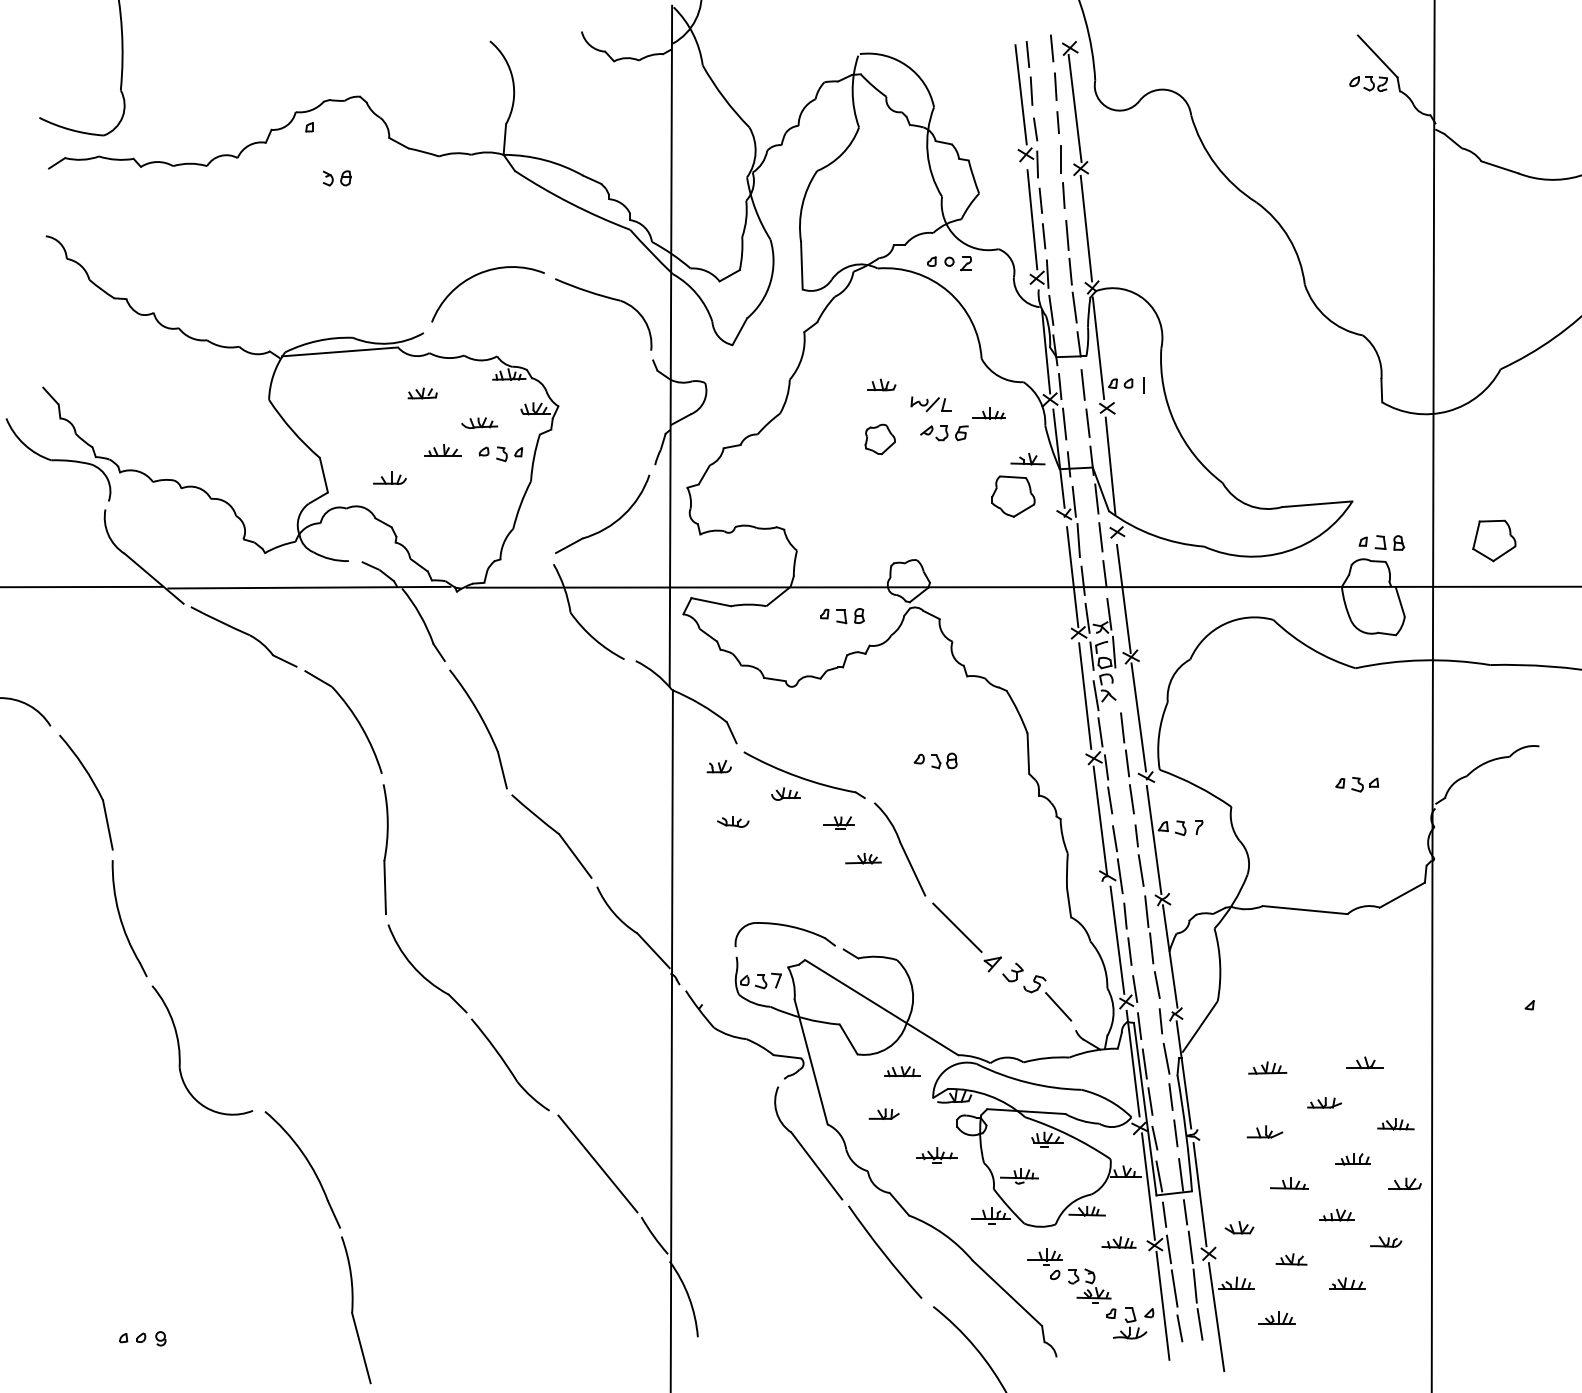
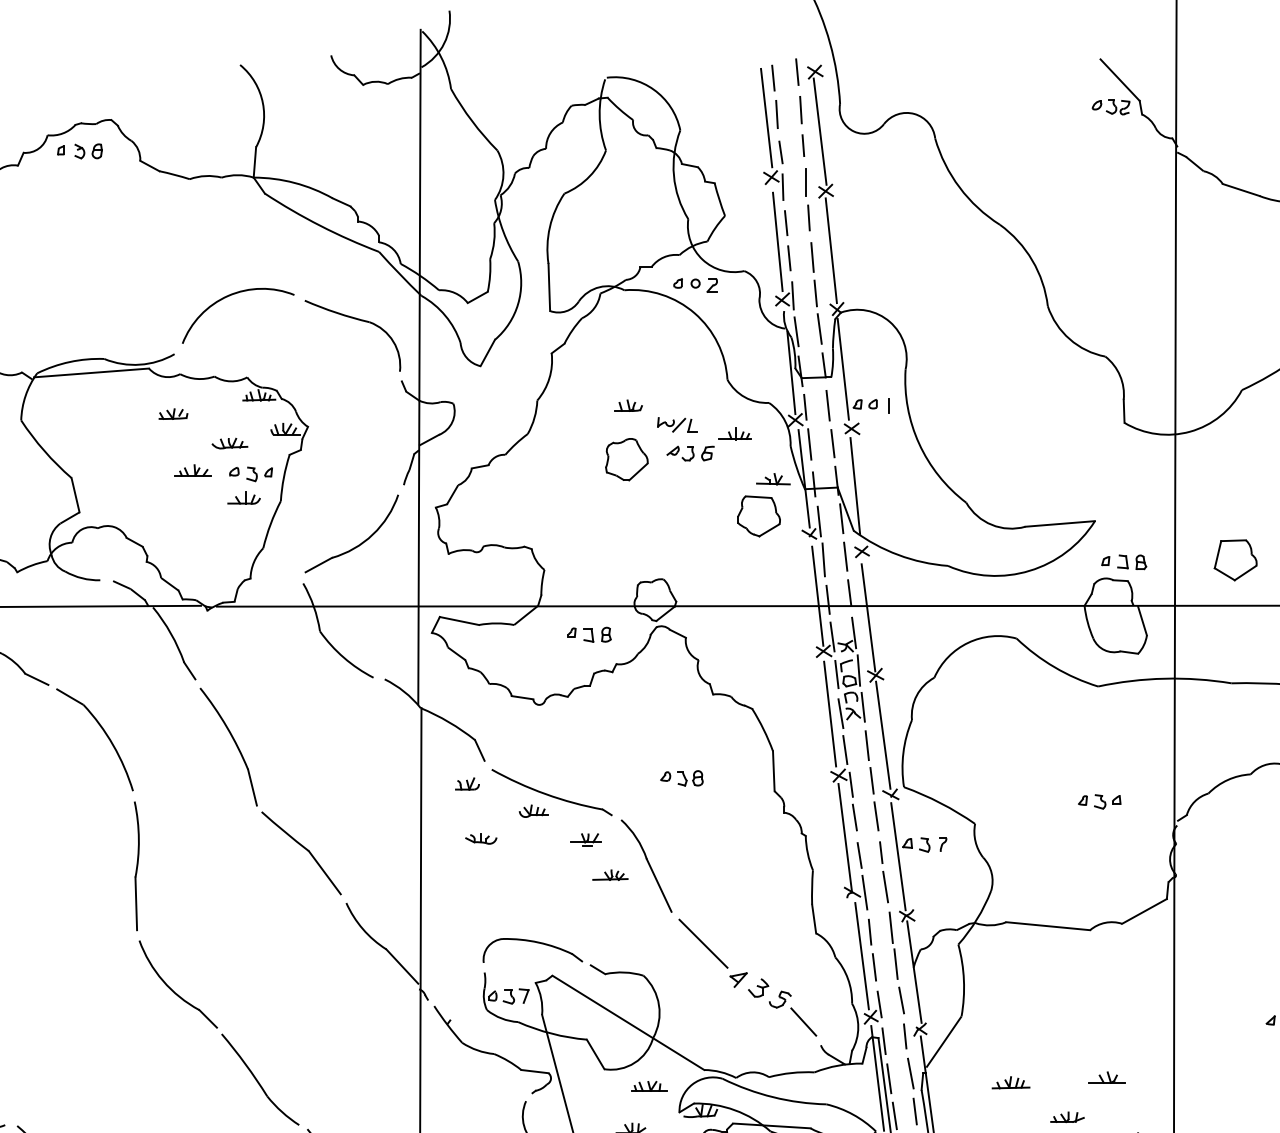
part: (336, 178) -> (88, 151), moved
part: (880, 439) -> (627, 459), size x1.43
part: (389, 477) -> (243, 497), moved
line: (1118, 688) -> (863, 706), added

